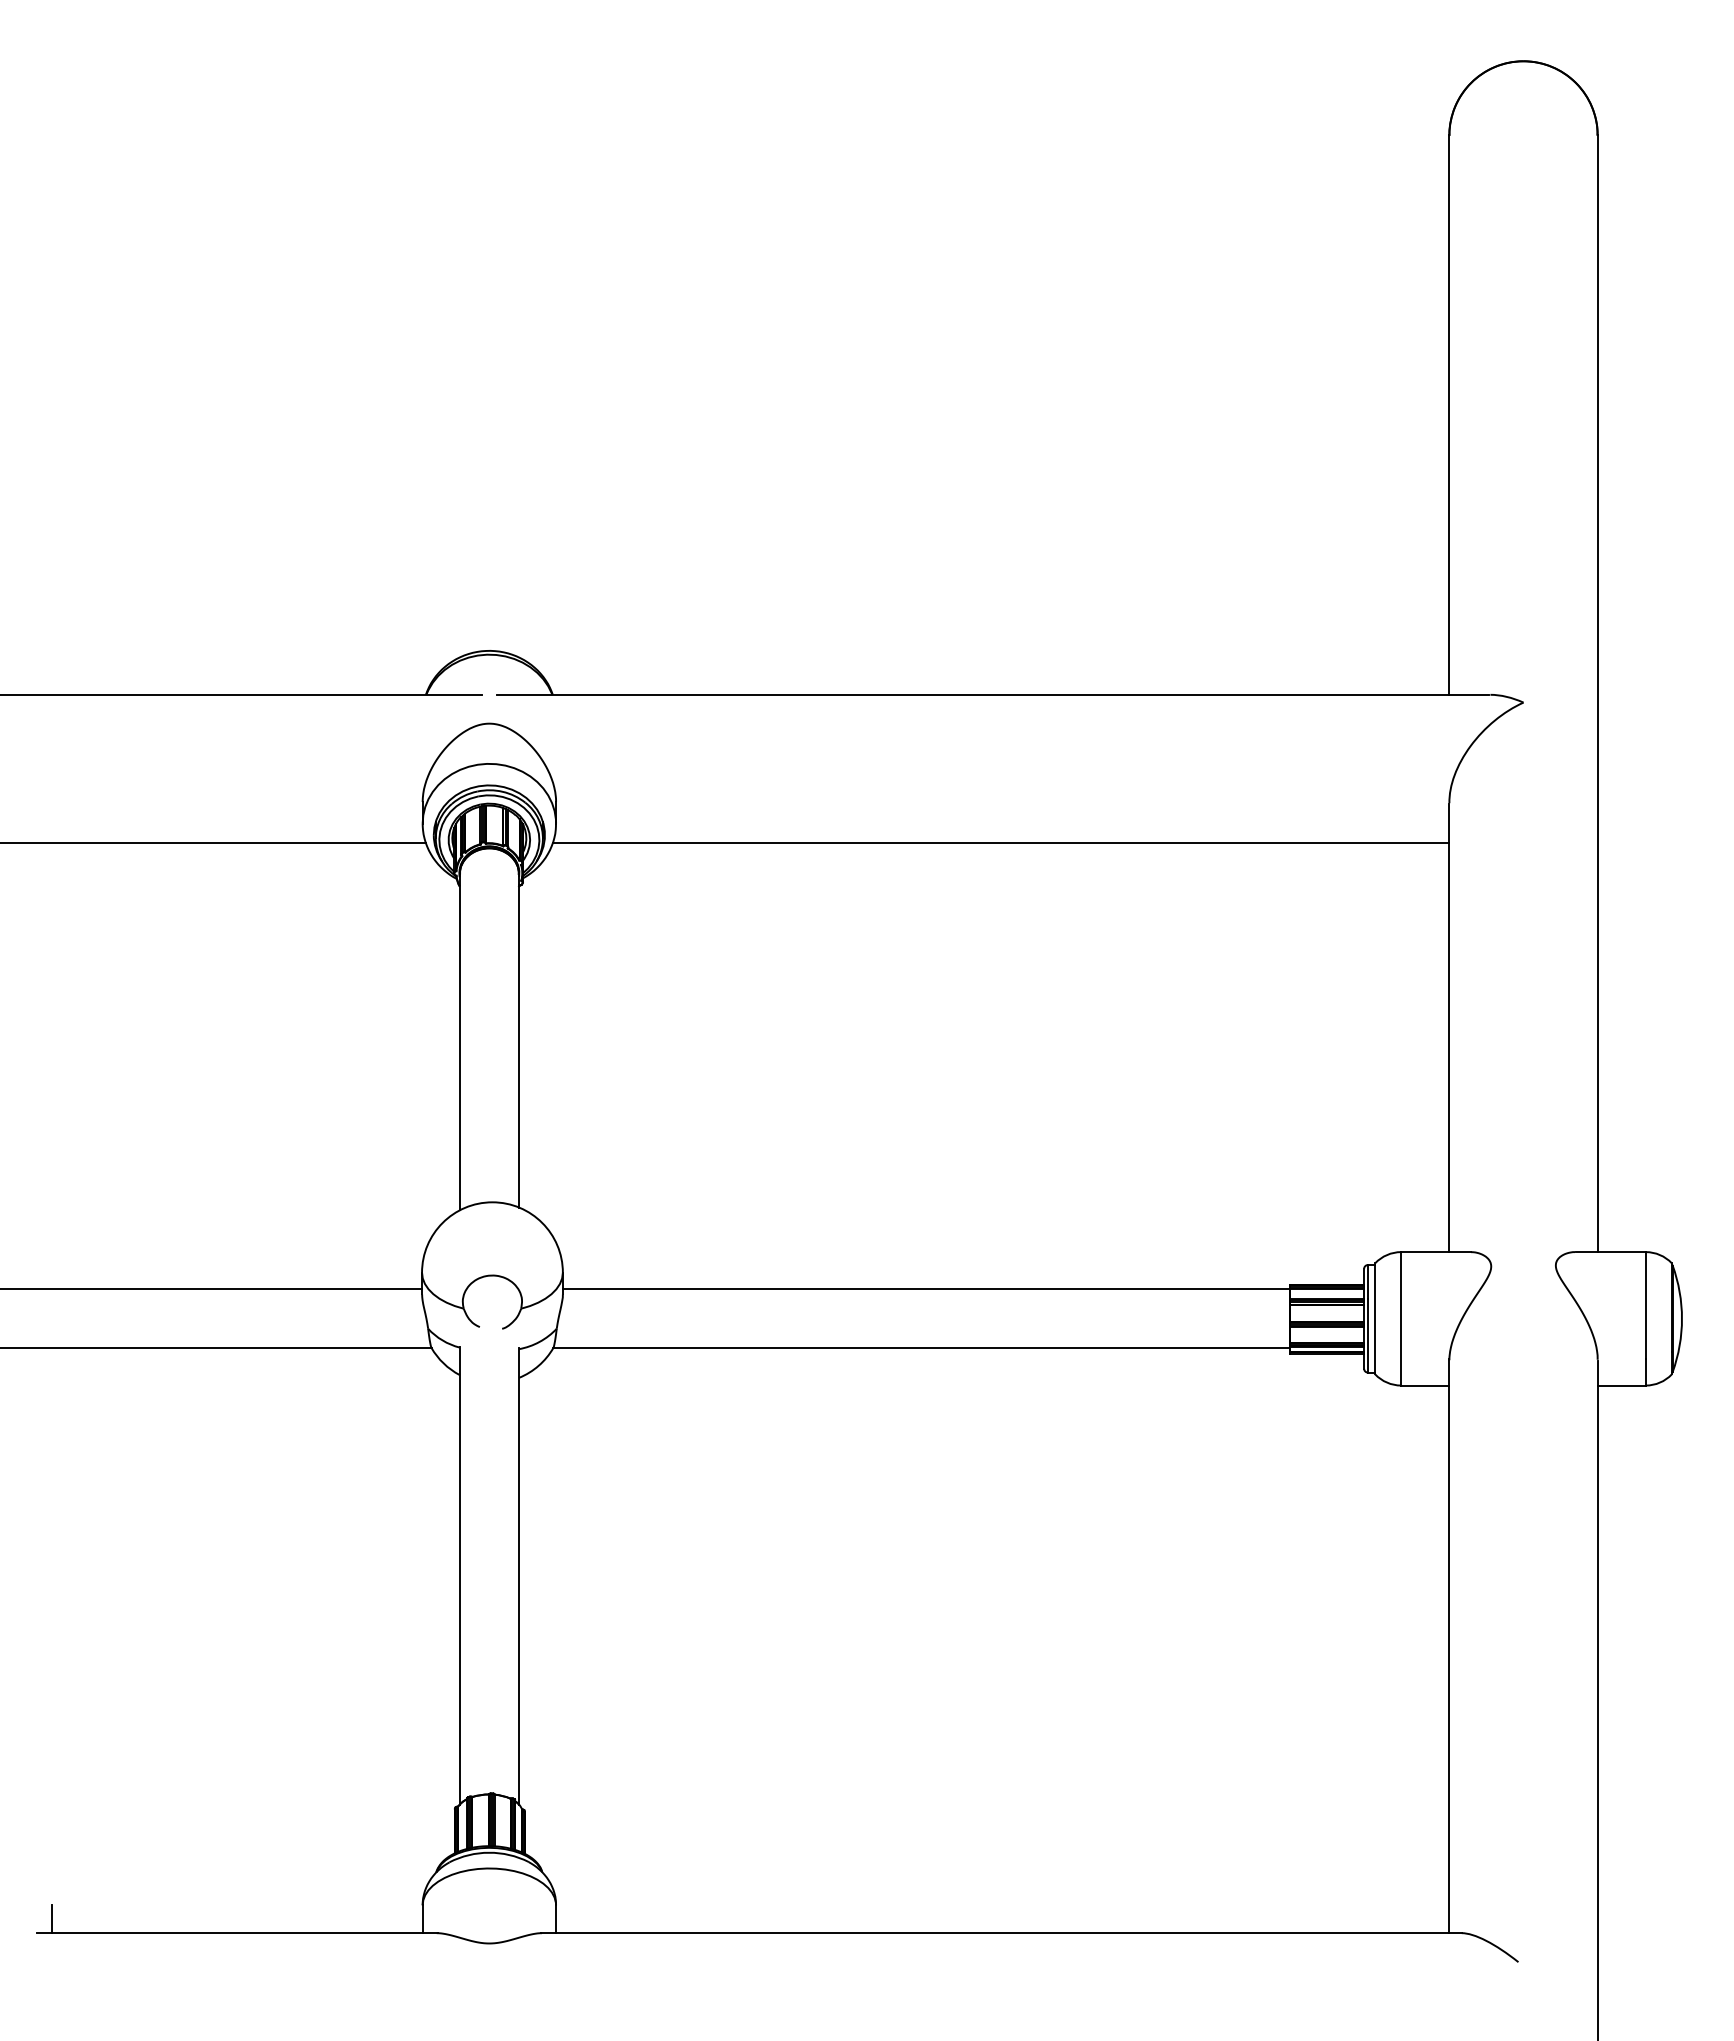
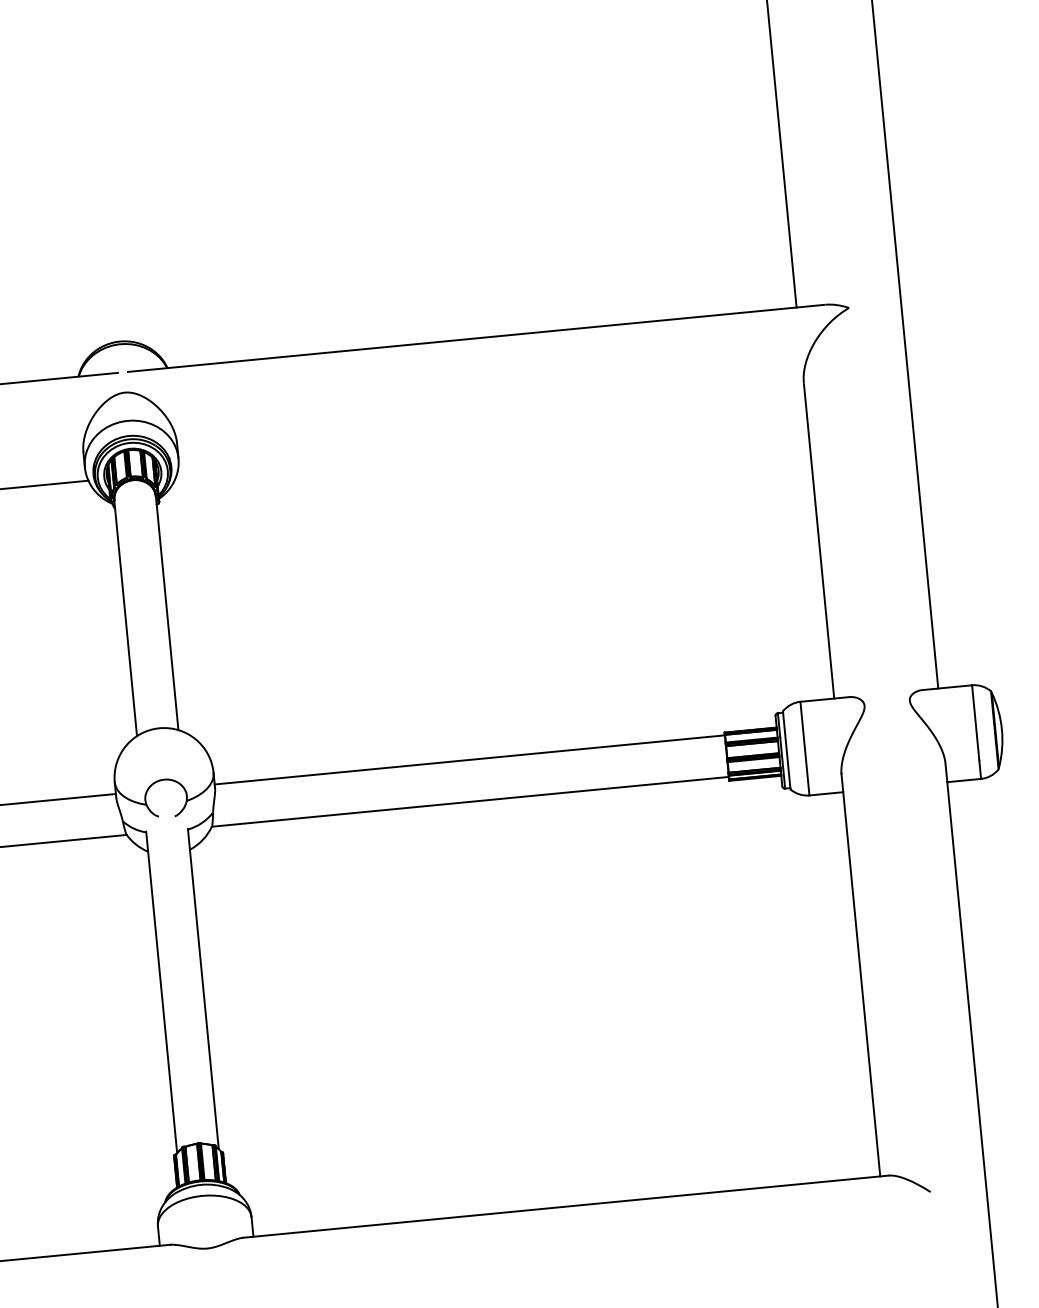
line: (1000, 843) -> (491, 442), removed

